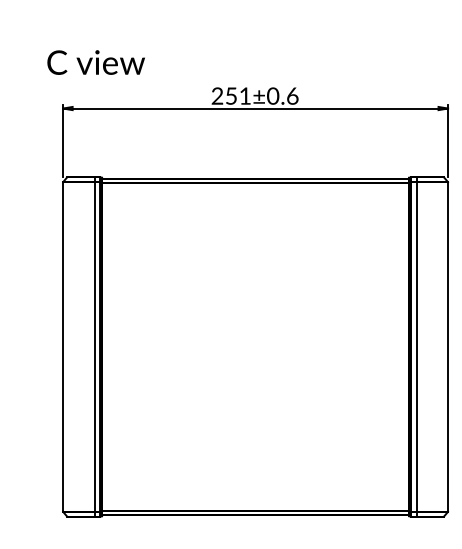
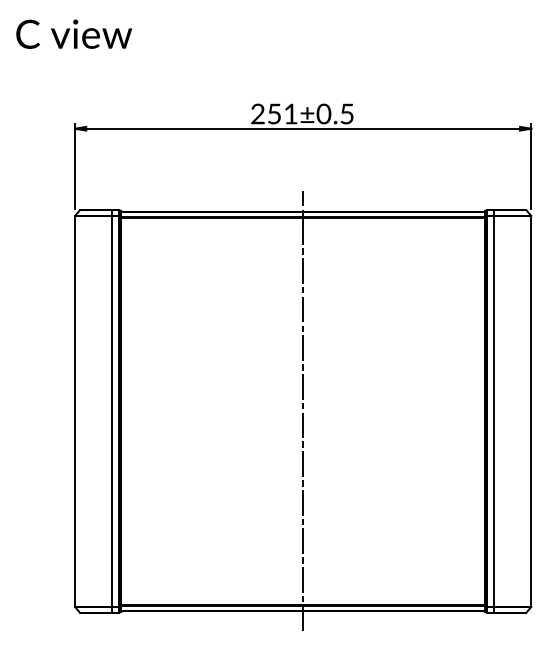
text: (96, 61) -> (74, 33), moved
text: (292, 95) -> (347, 113), 251±0.6 -> 251±0.5
line: (255, 347) -> (303, 411), added

